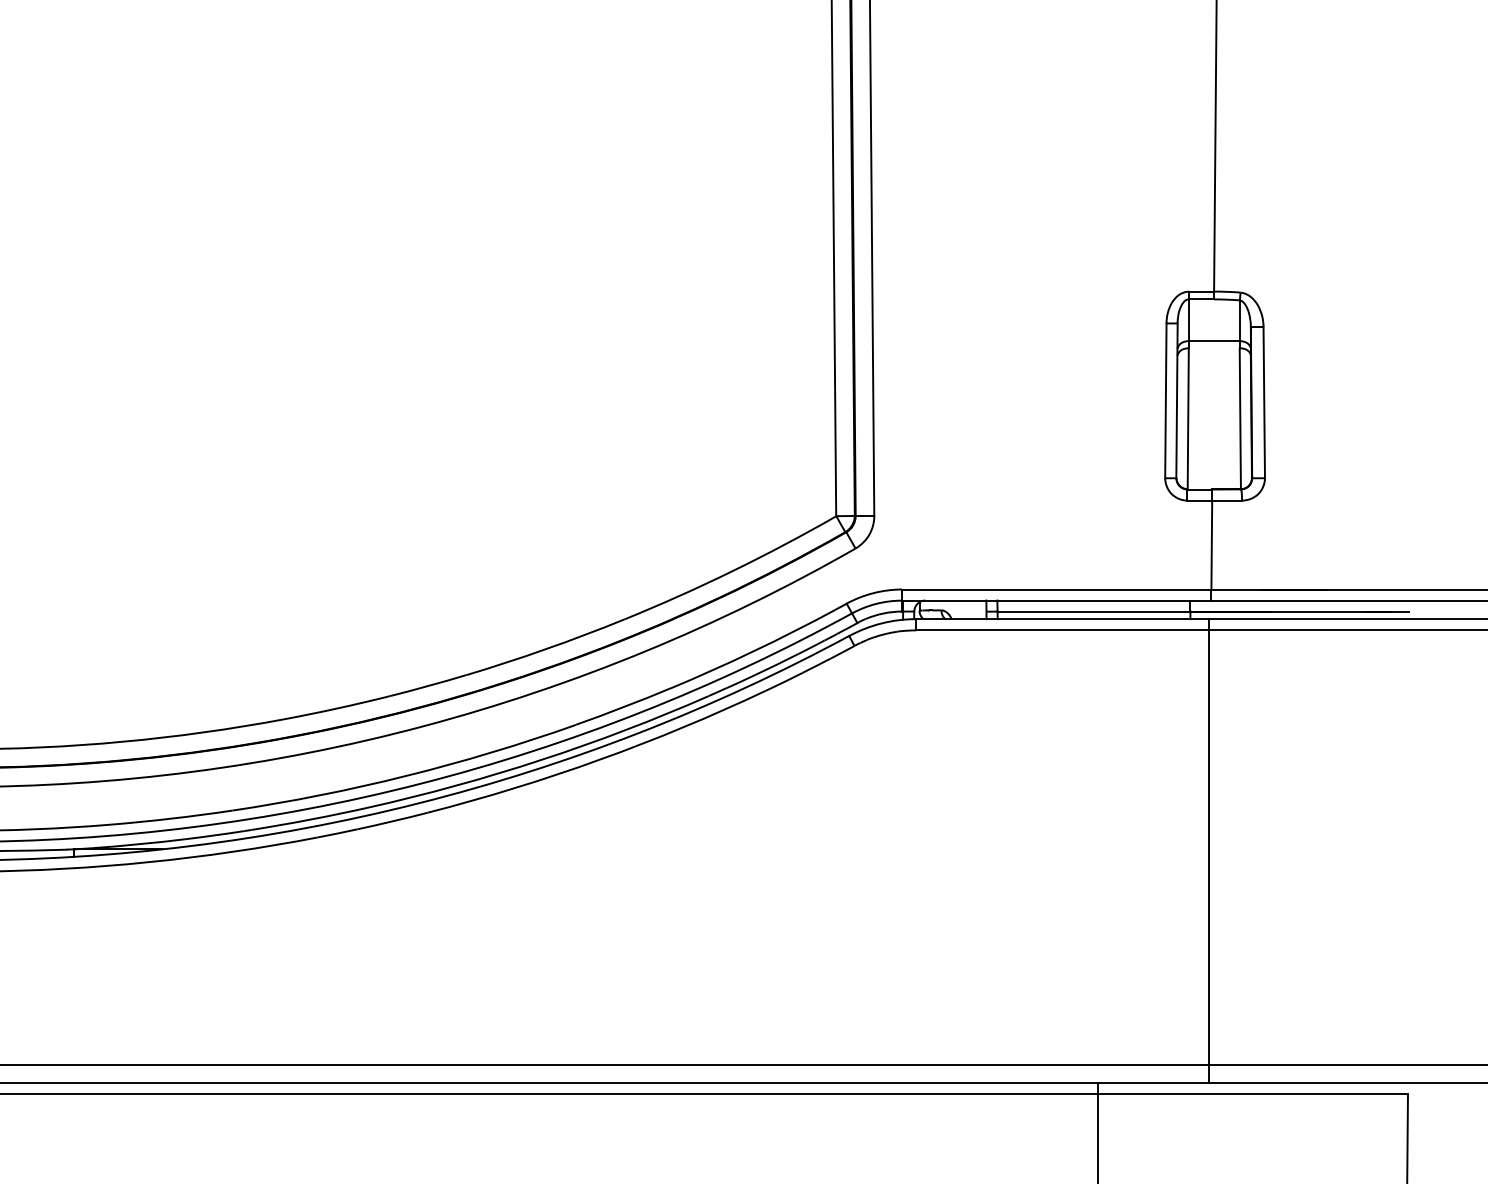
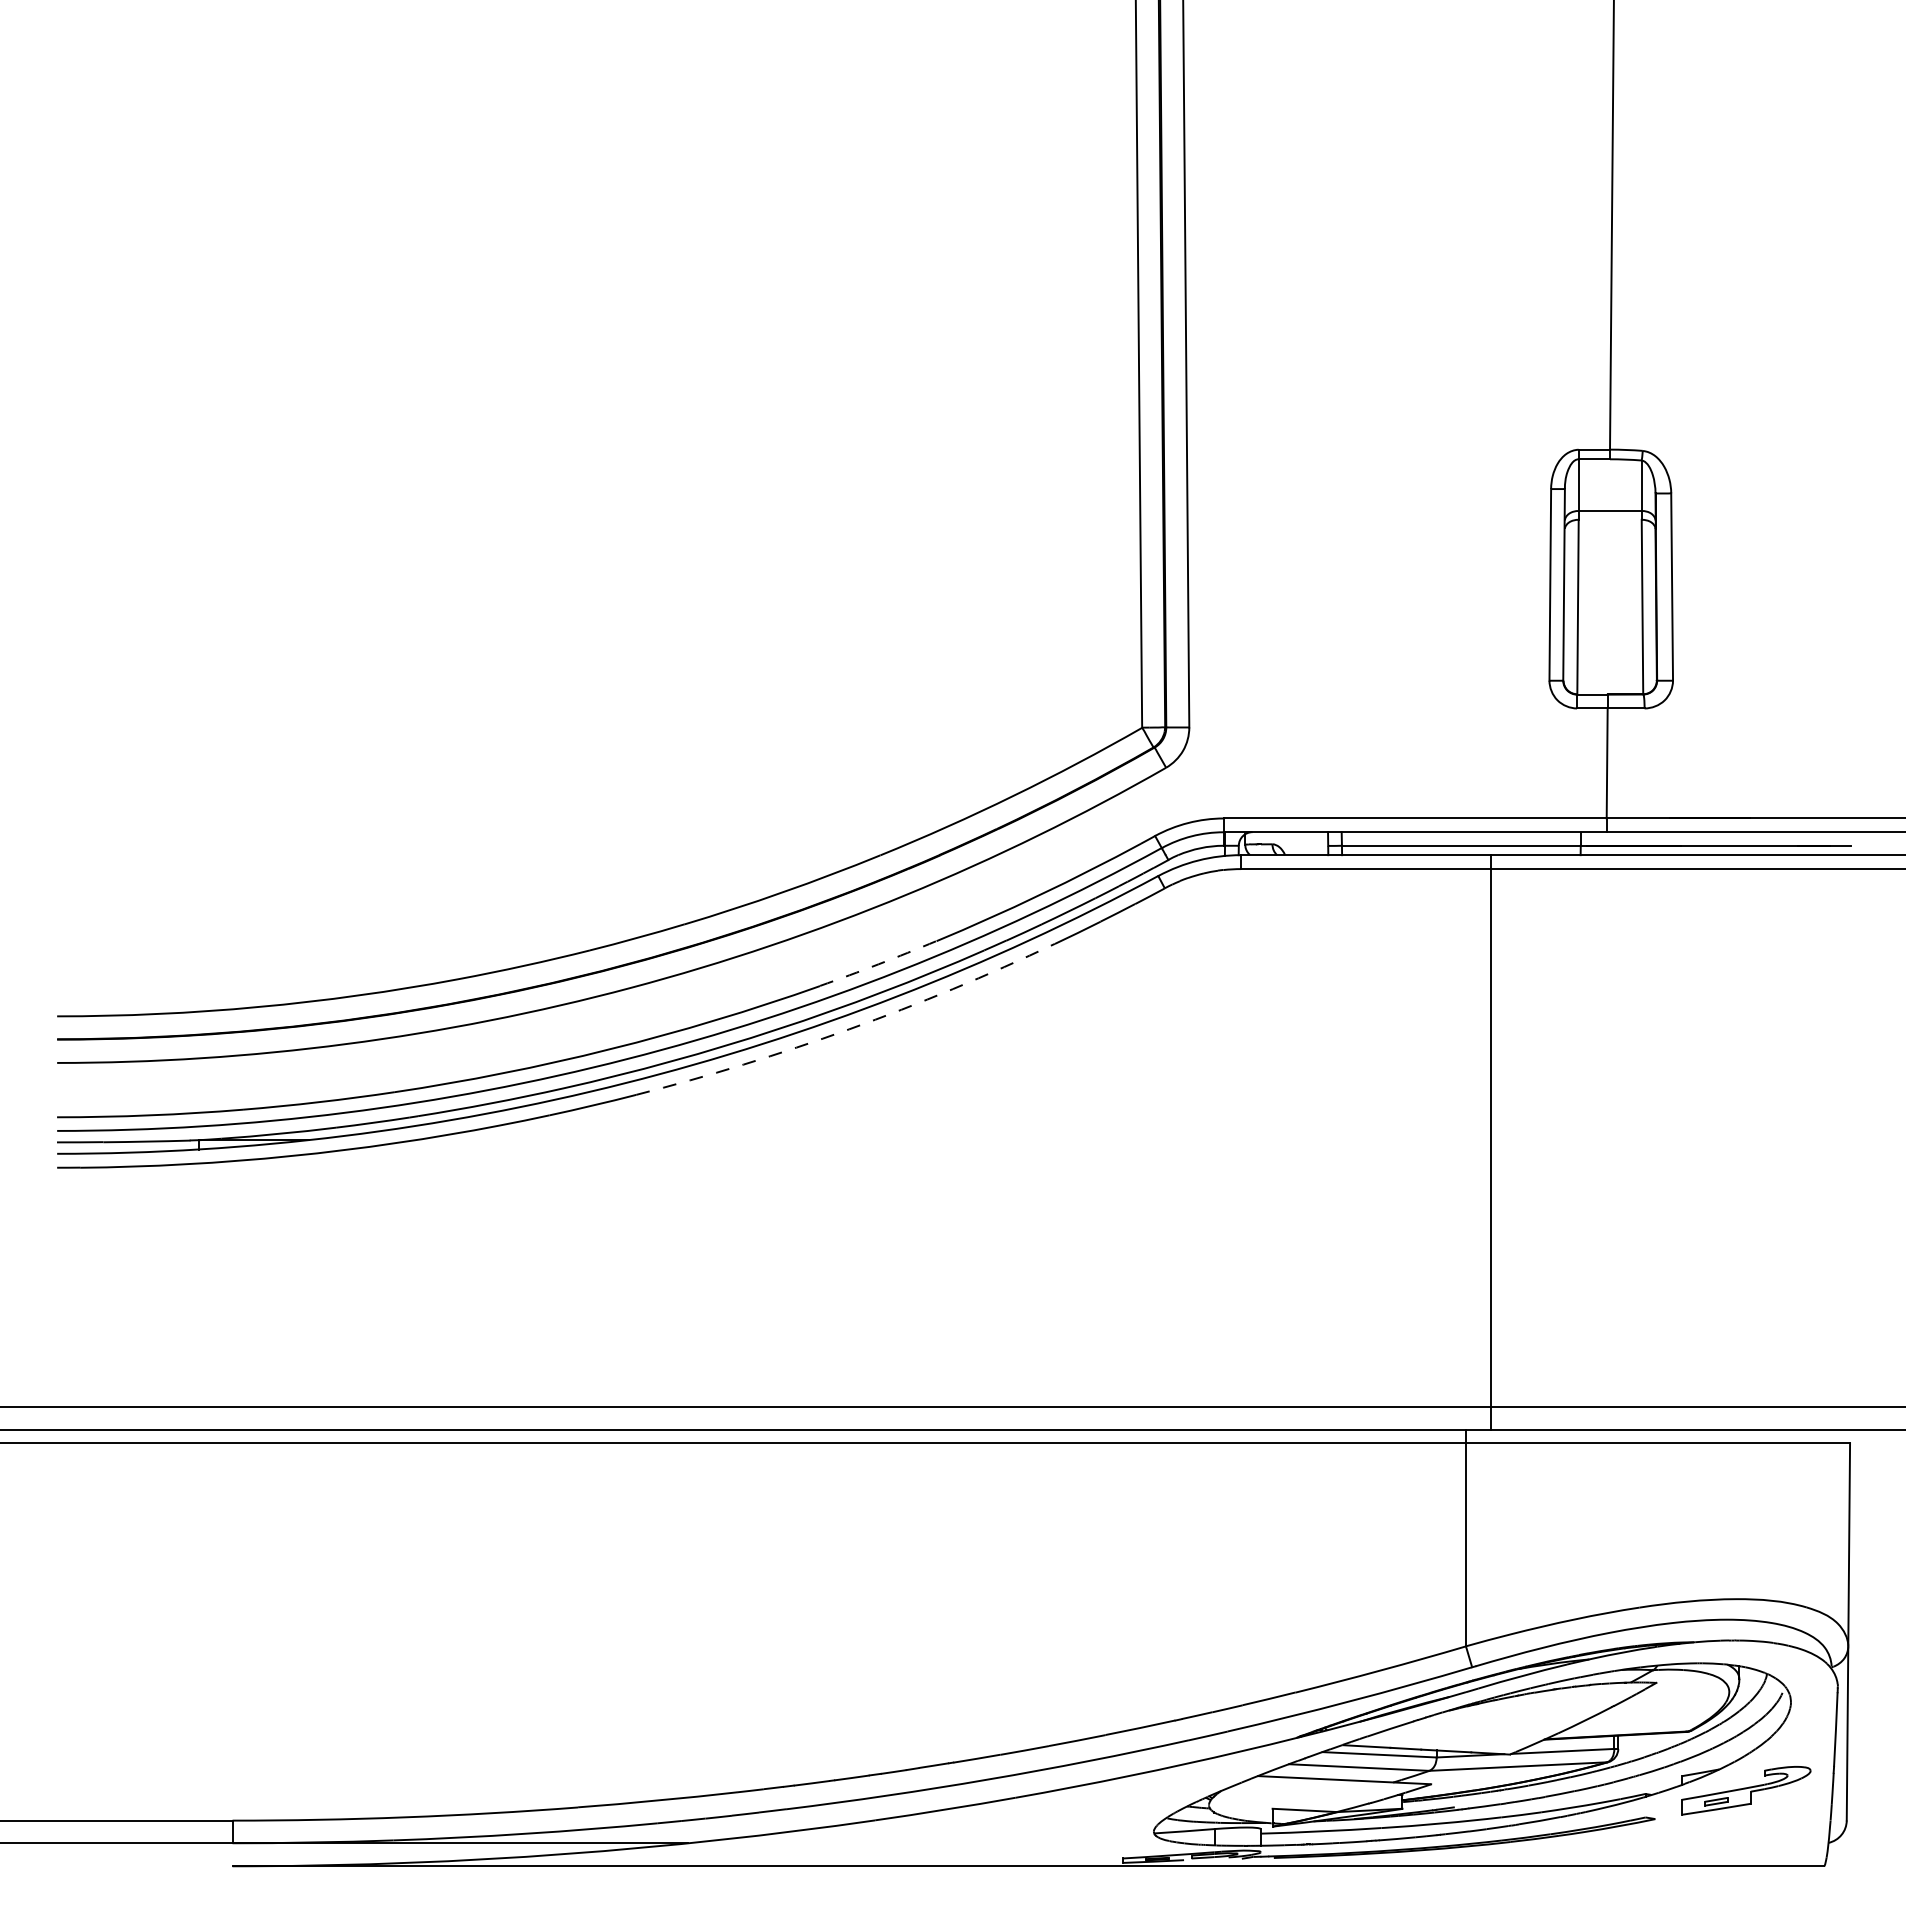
arc: (623, 707) -> (878, 964), solid -> dashed
arc: (599, 759) -> (849, 1029), solid -> dashed
line: (1208, 851) -> (1490, 1142), moved

